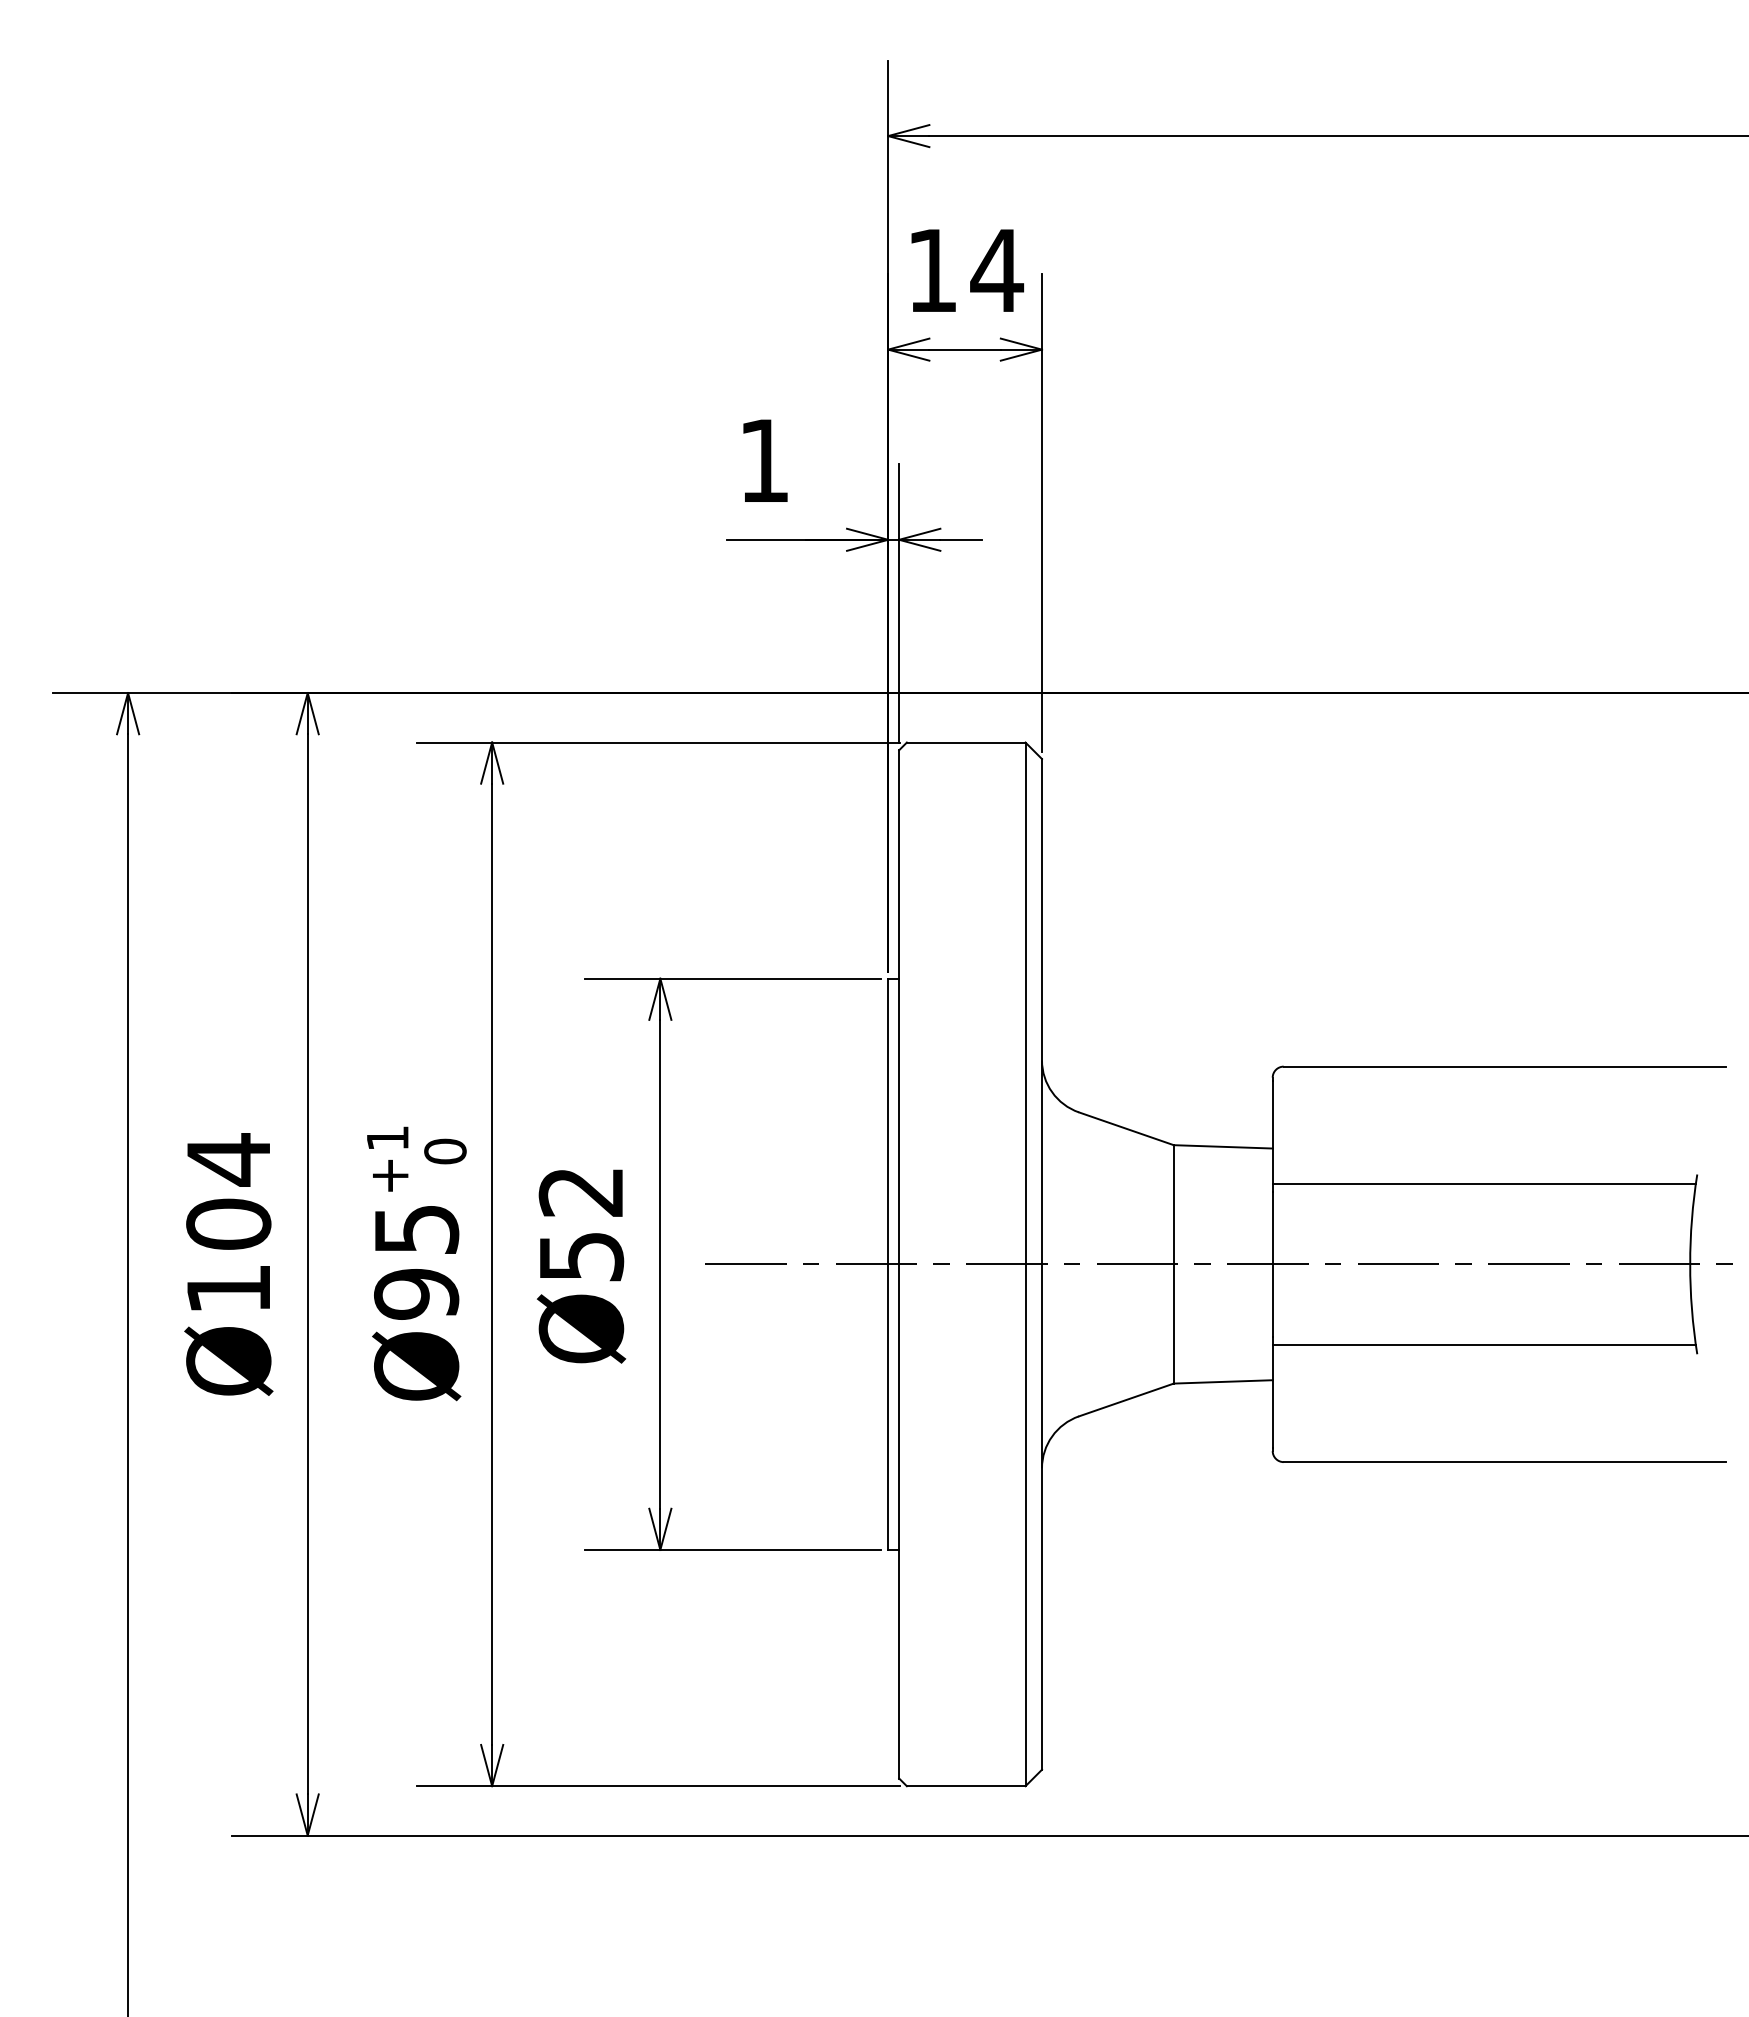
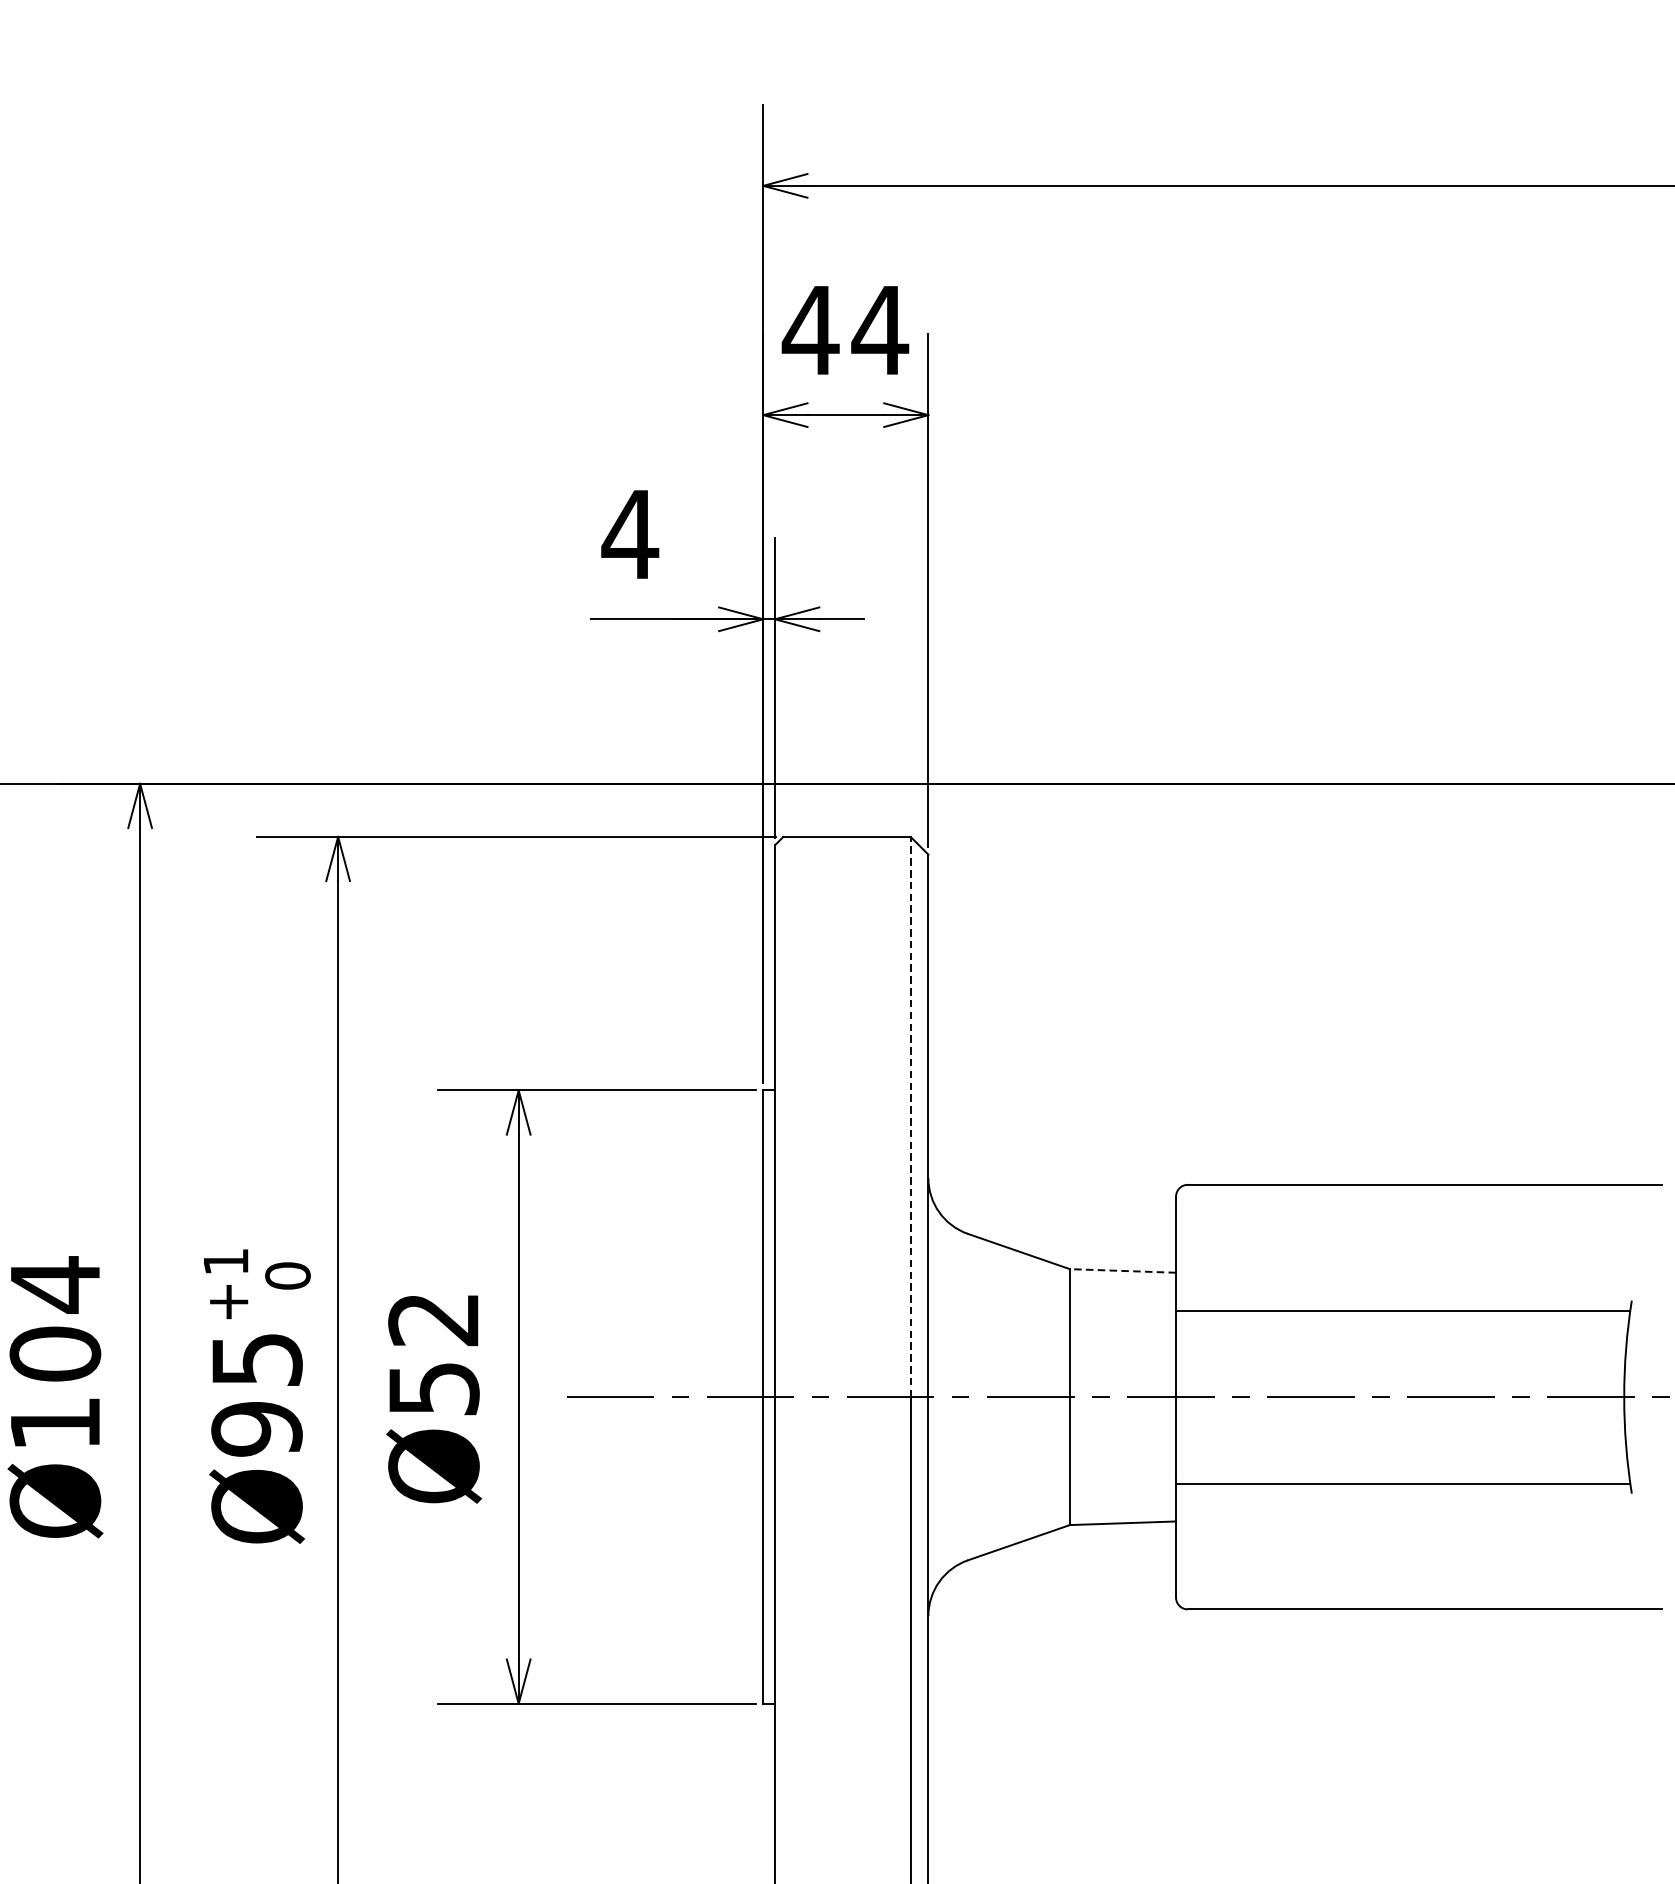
text: (932, 270) -> (810, 330), 14 -> 44
text: (764, 460) -> (630, 534), 1 -> 4
line: (1025, 1003) -> (910, 1117), solid -> dashed
line: (1222, 1146) -> (1122, 1270), solid -> dashed

